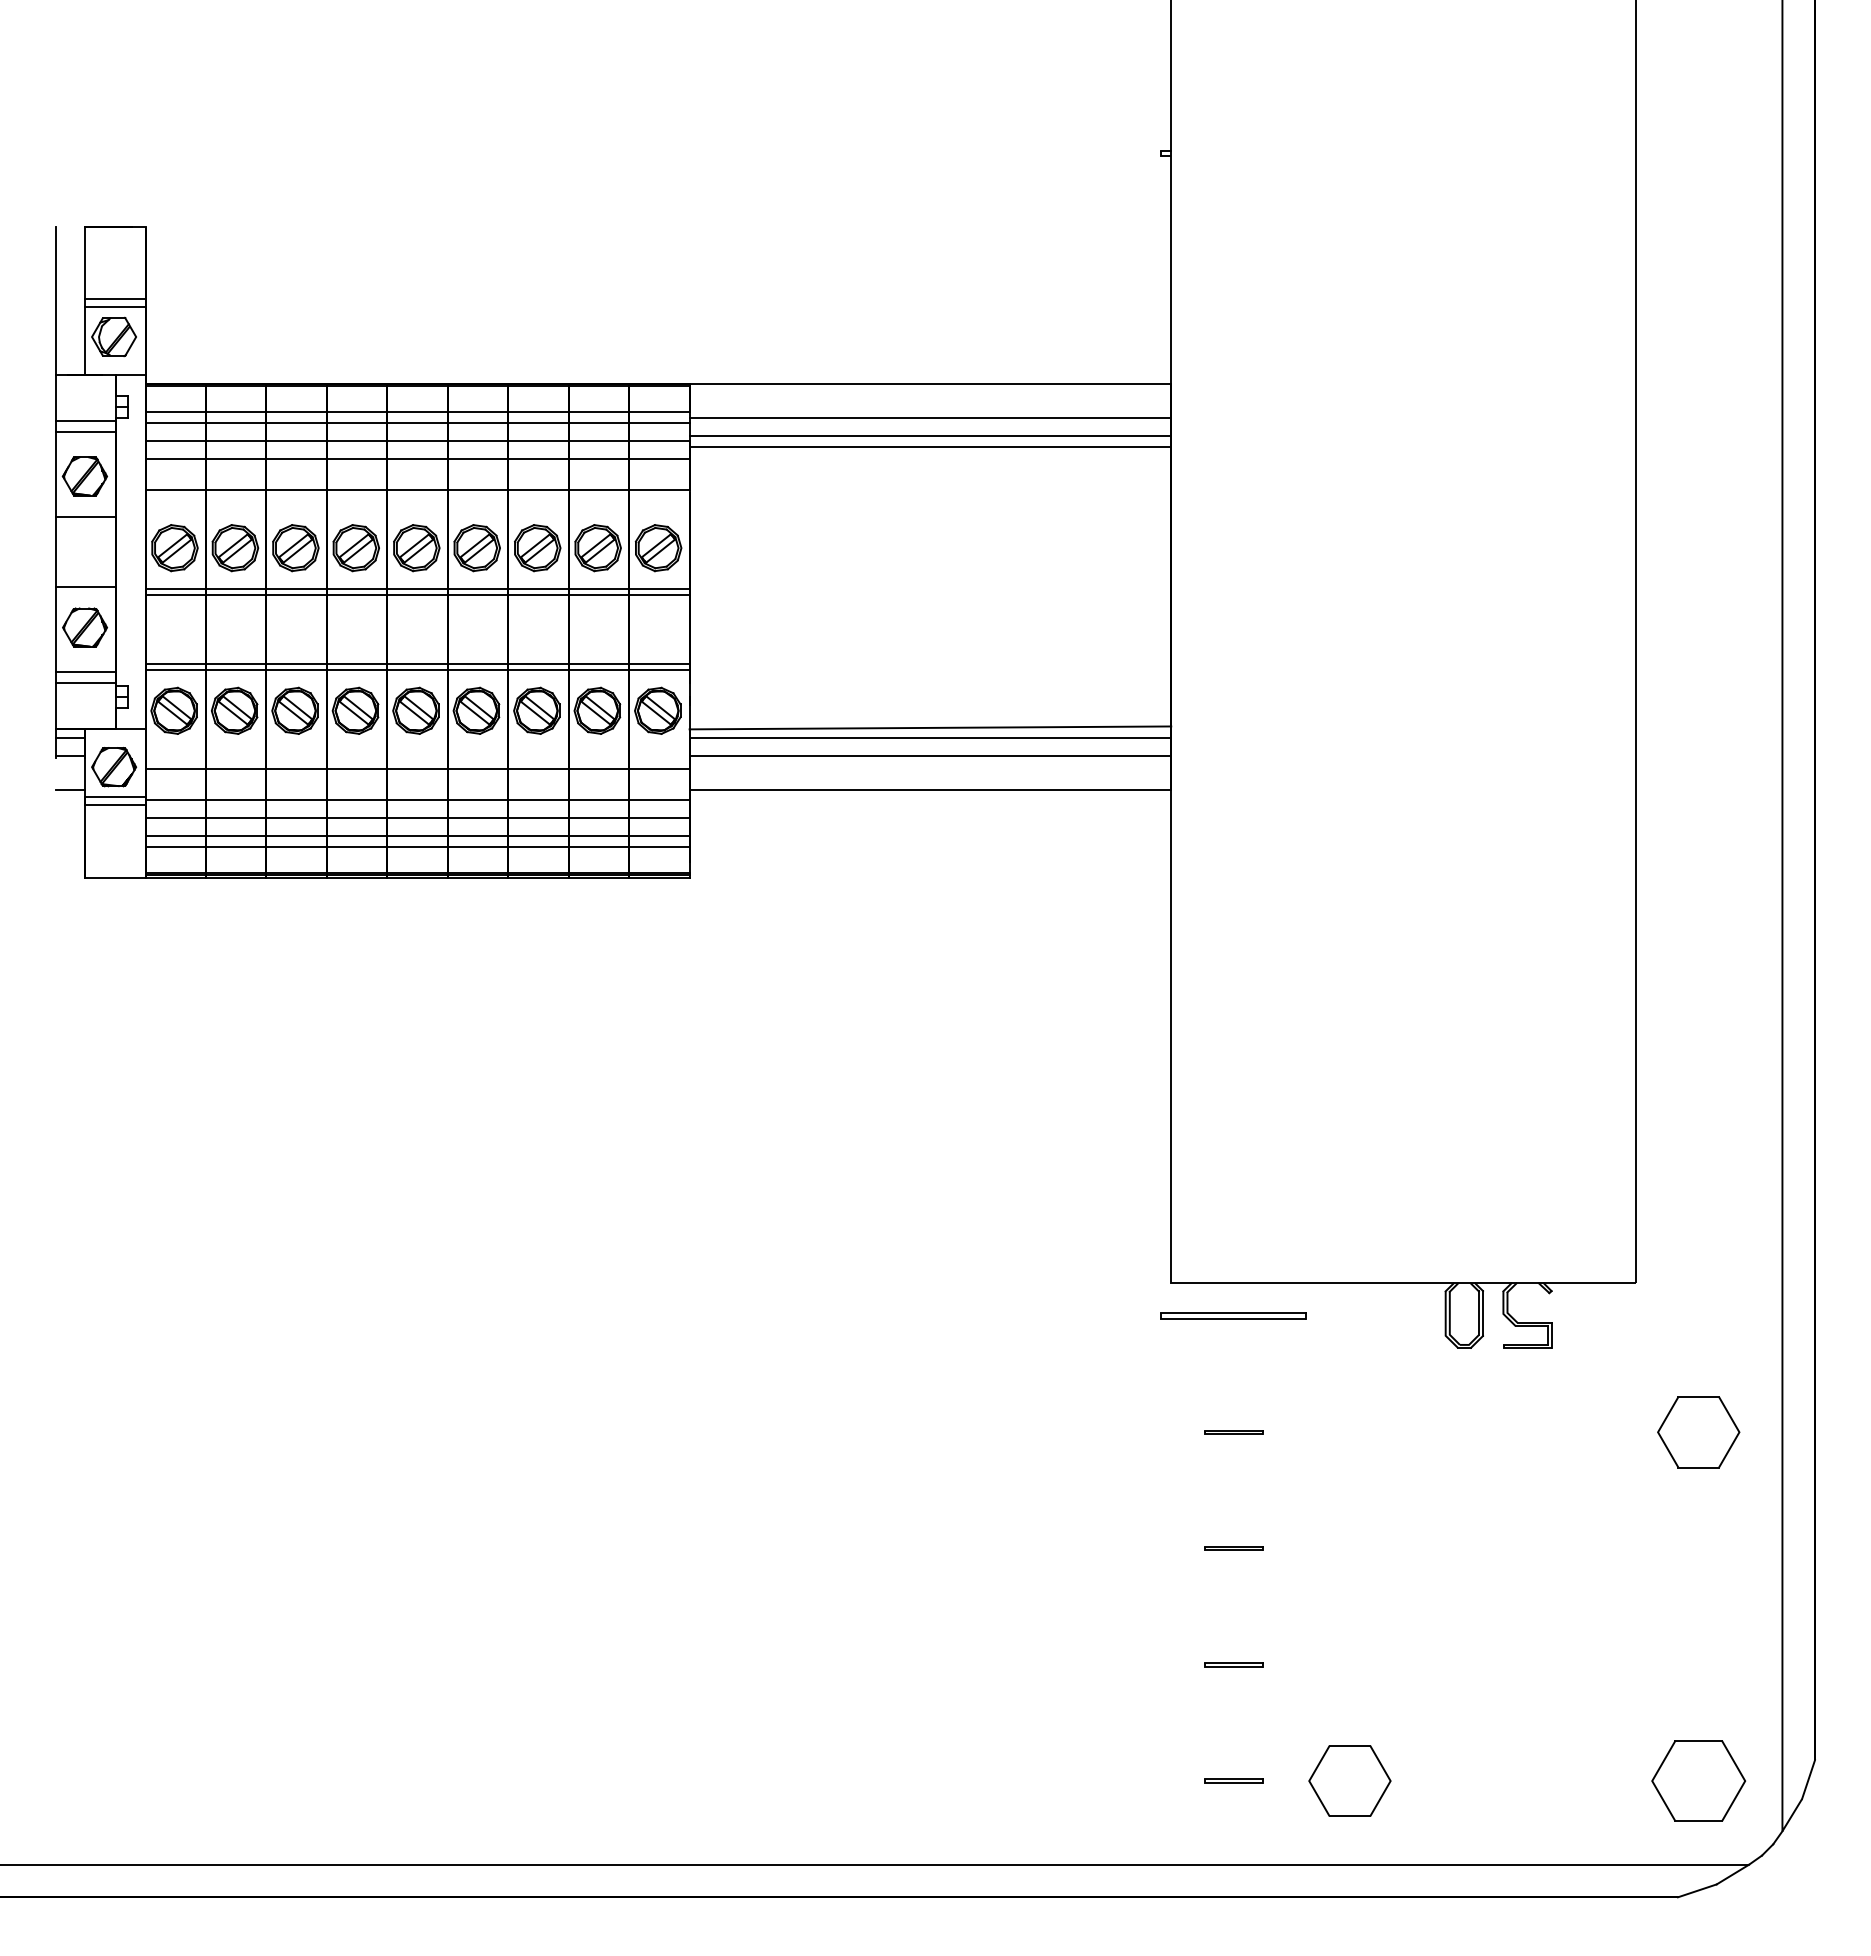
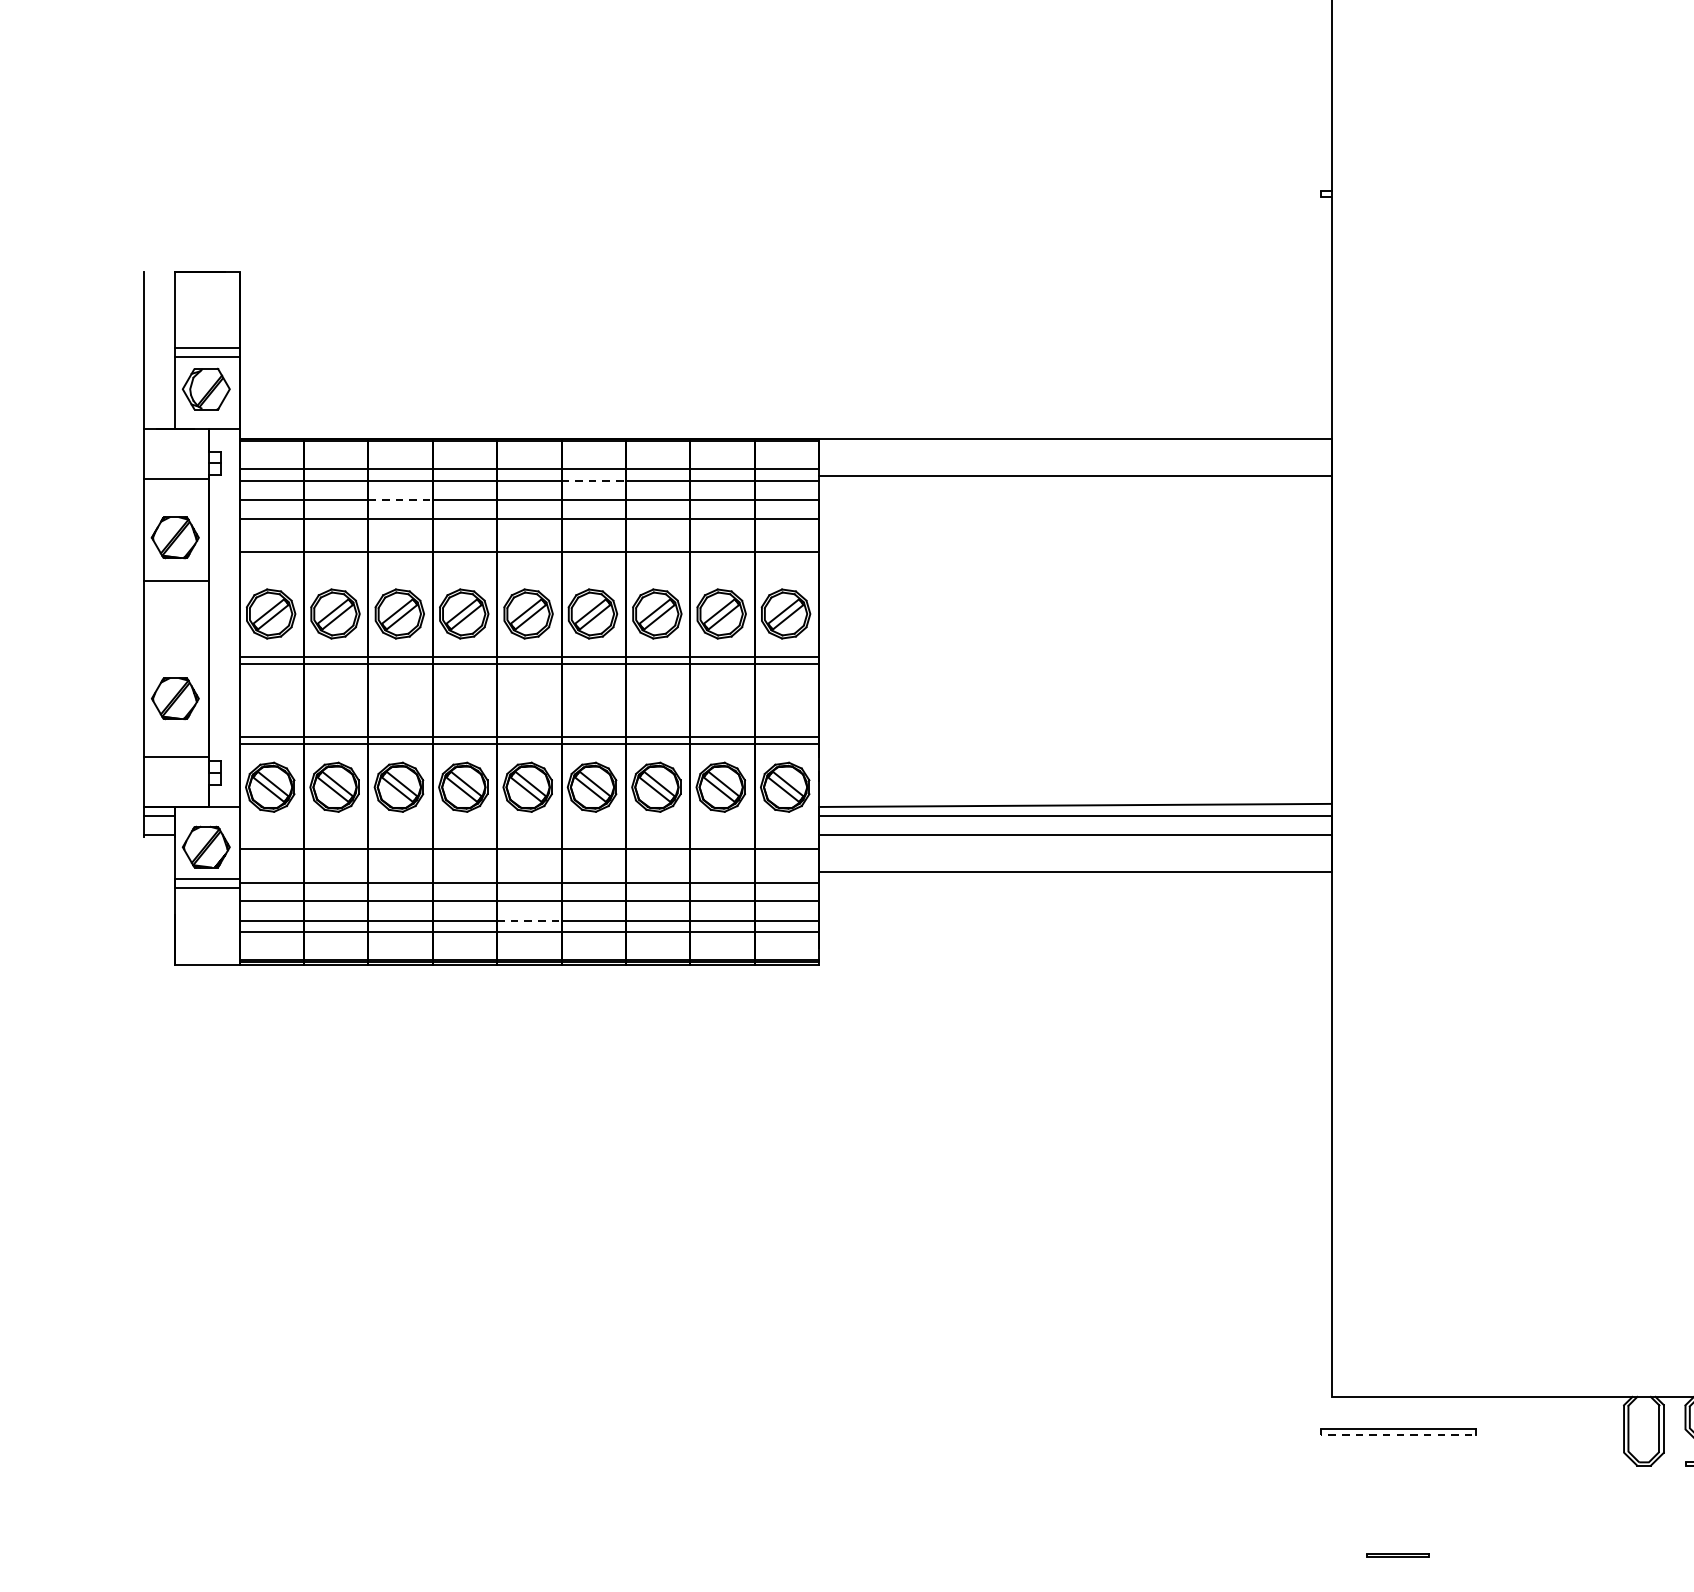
line: (478, 422) -> (594, 480), solid -> dashed
line: (85, 432) -> (175, 490), removed
line: (930, 435) -> (1075, 494), removed
line: (297, 441) -> (401, 500), solid -> dashed
line: (930, 447) -> (1075, 506), removed
line: (85, 586) -> (175, 654), removed
line: (85, 671) -> (175, 745), removed
line: (70, 790) -> (159, 872), removed
line: (418, 835) -> (530, 919), solid -> dashed
line: (1230, 1318) -> (1394, 1434), solid -> dashed

